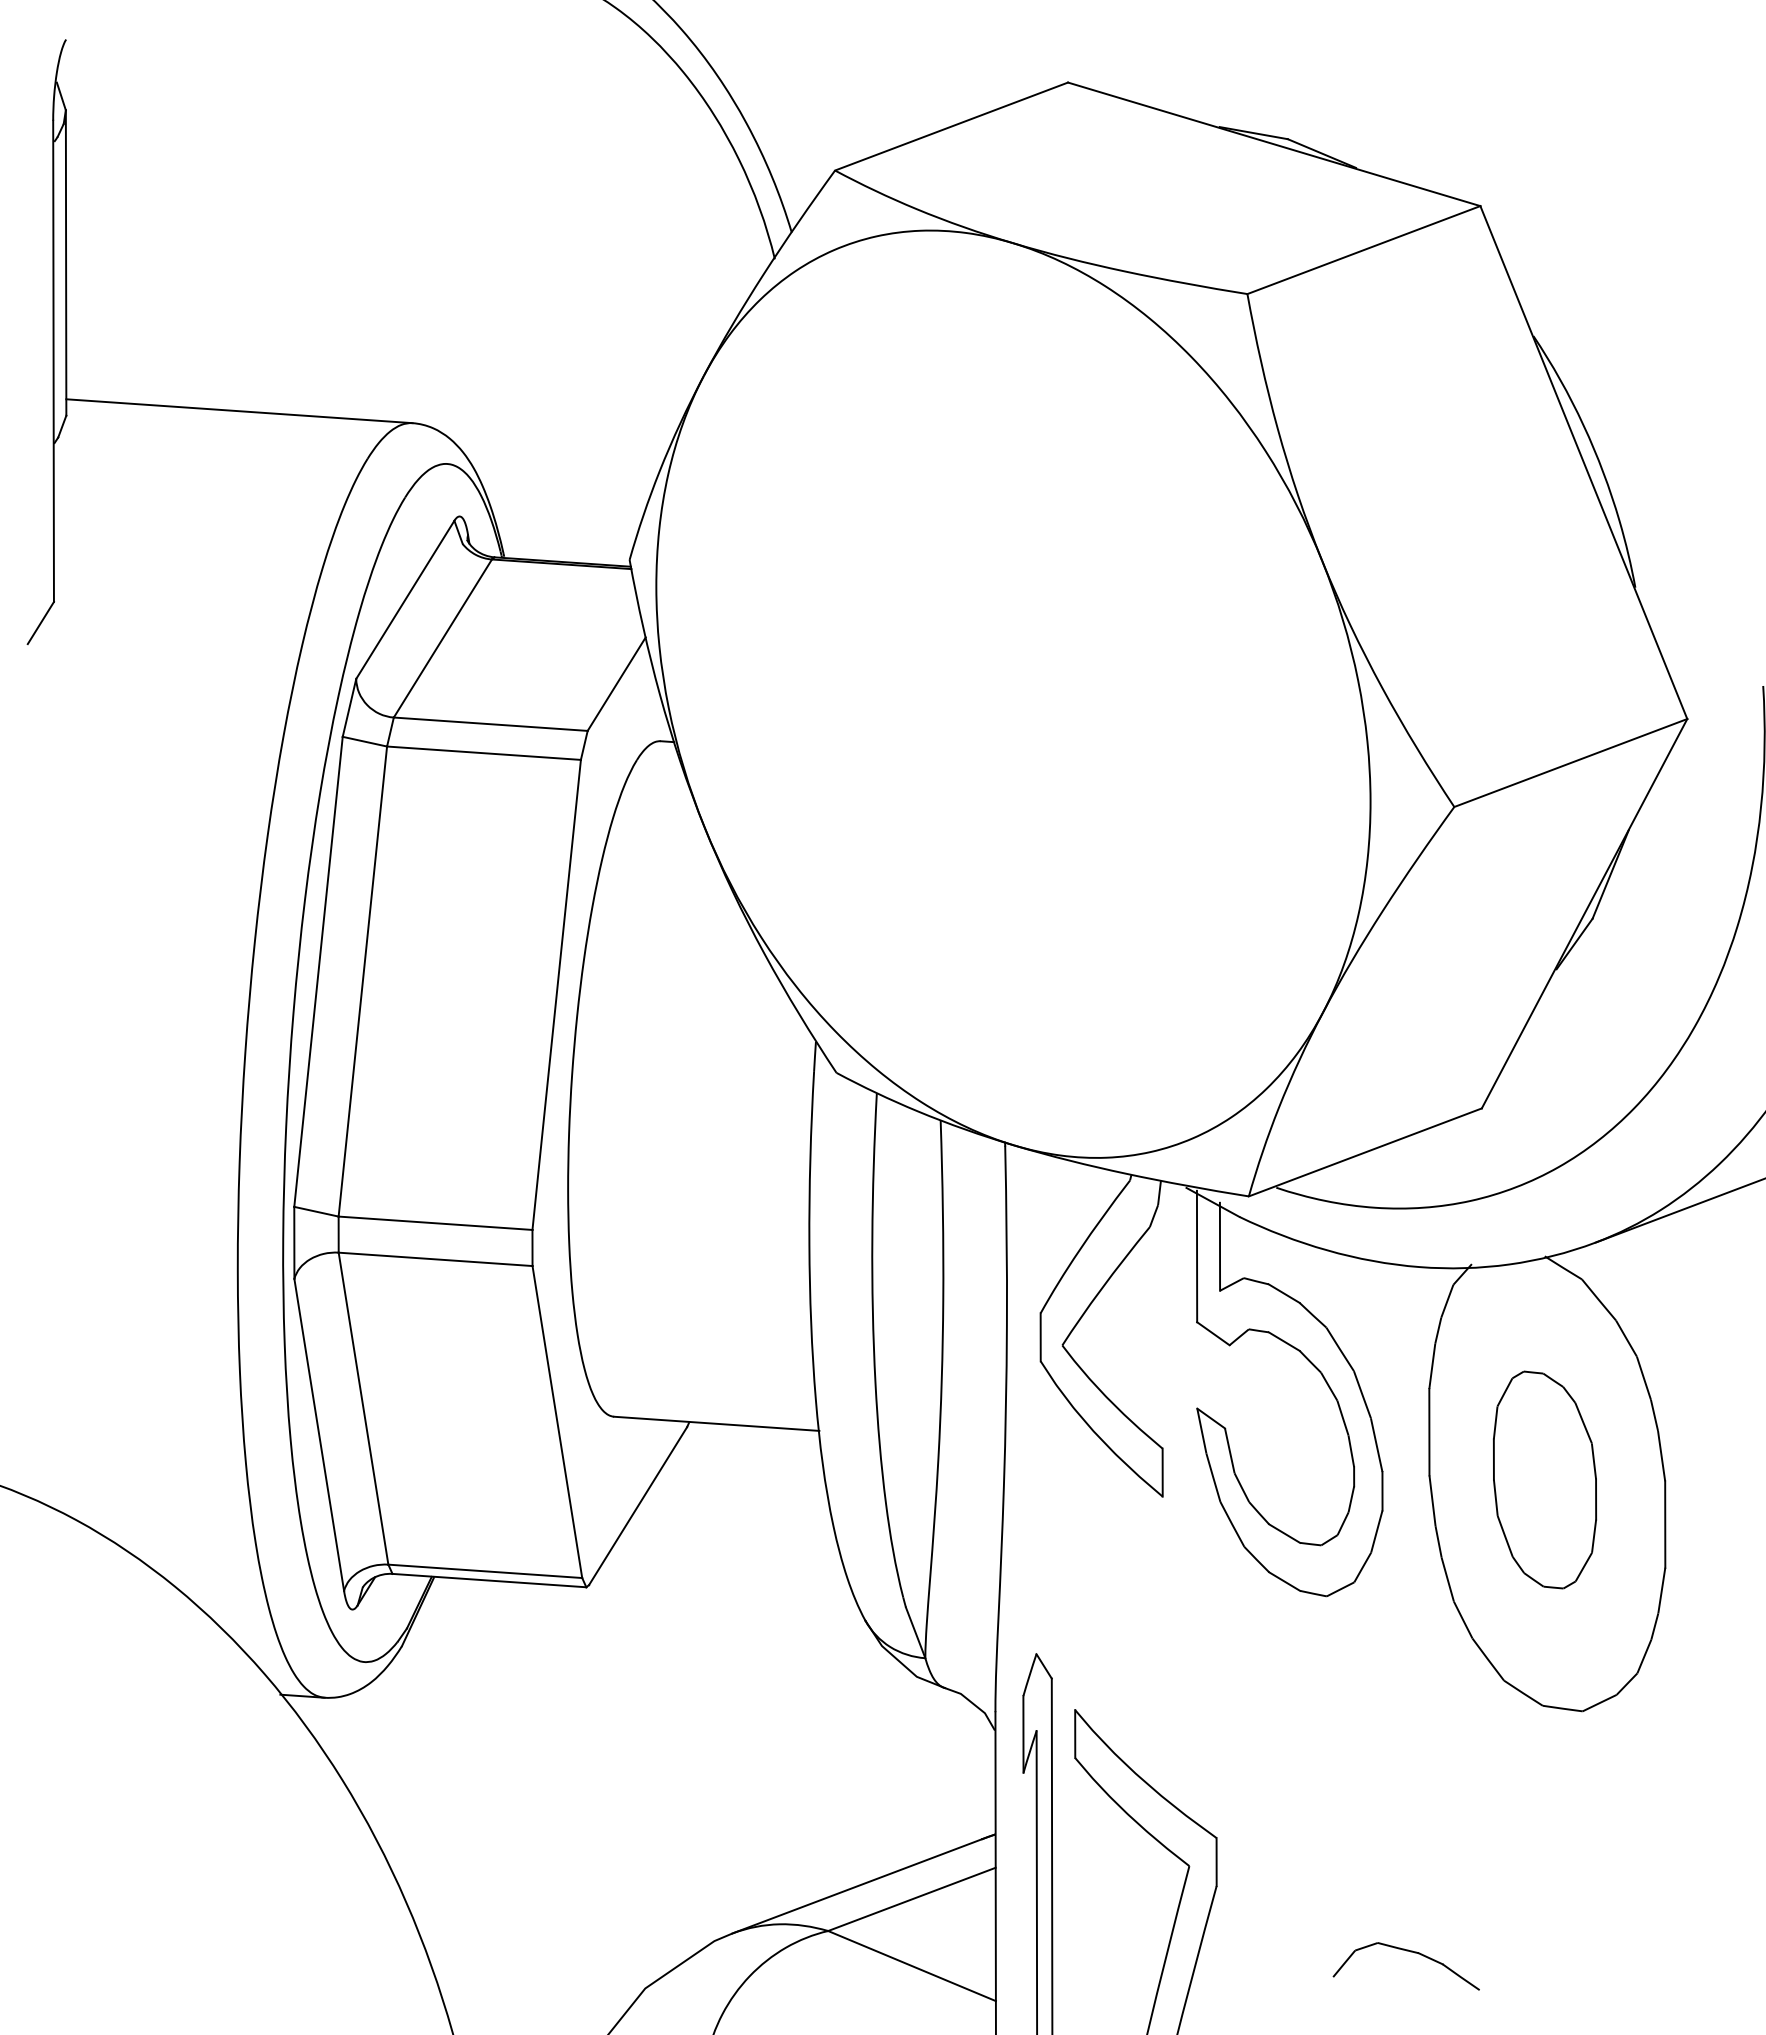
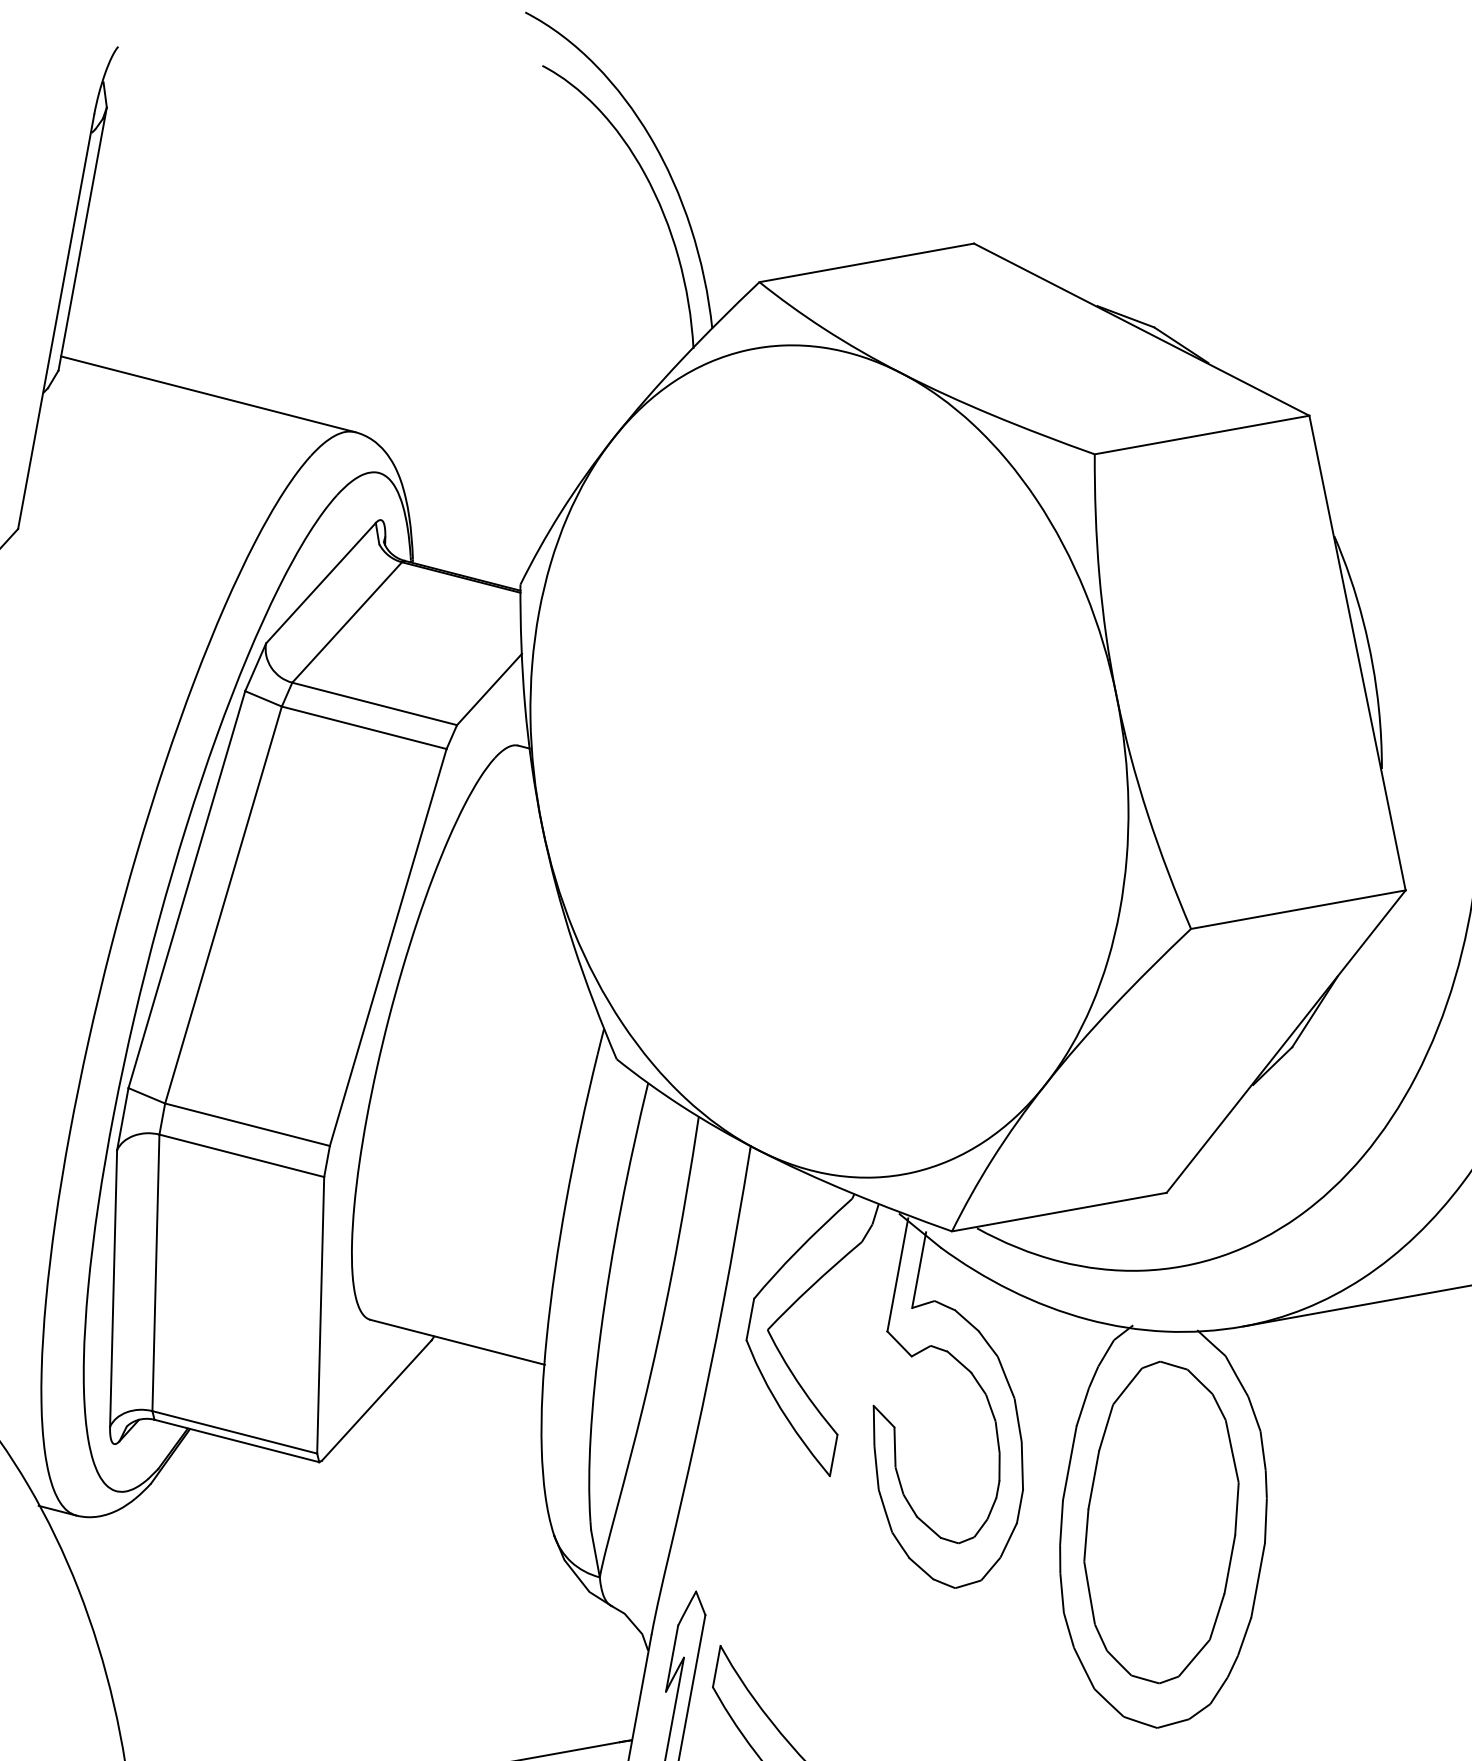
part: (1544, 1479) -> (1161, 1522), size x1.67

